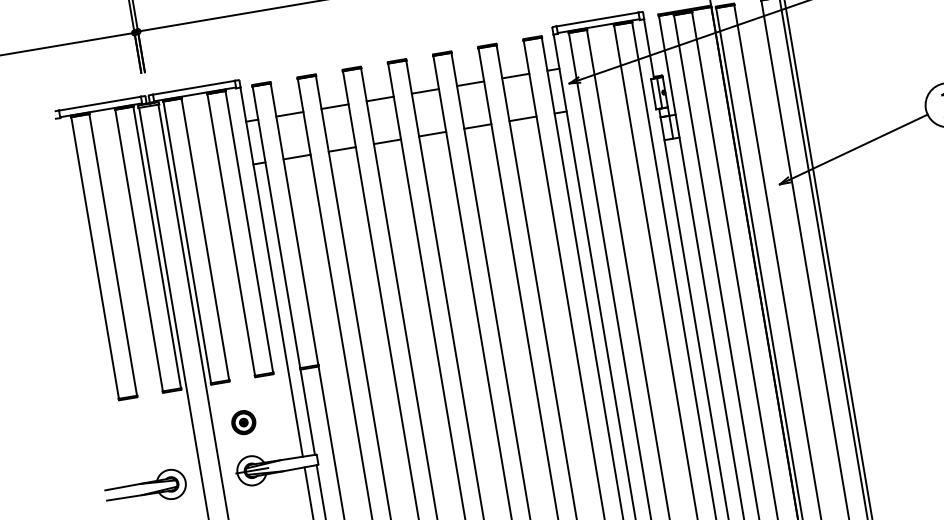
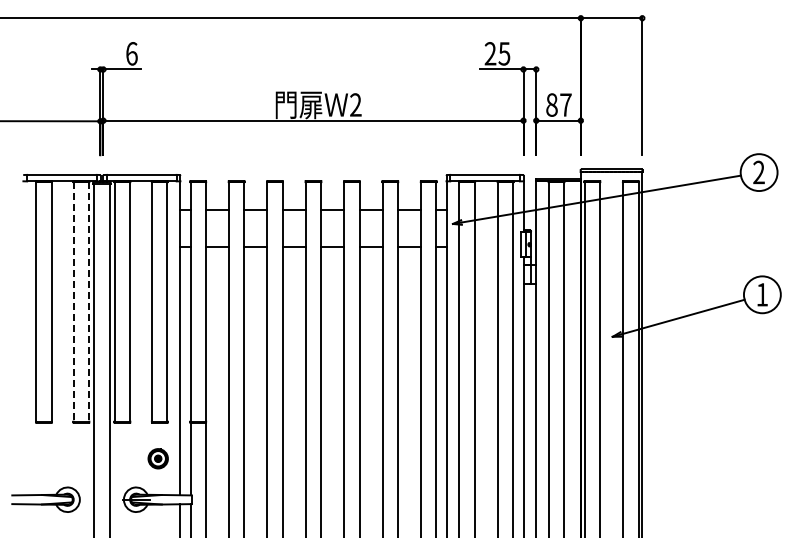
line: (157, 246) -> (89, 301), solid -> dashed
line: (138, 250) -> (73, 301), solid -> dashed
part: (242, 422) -> (157, 458), moved

